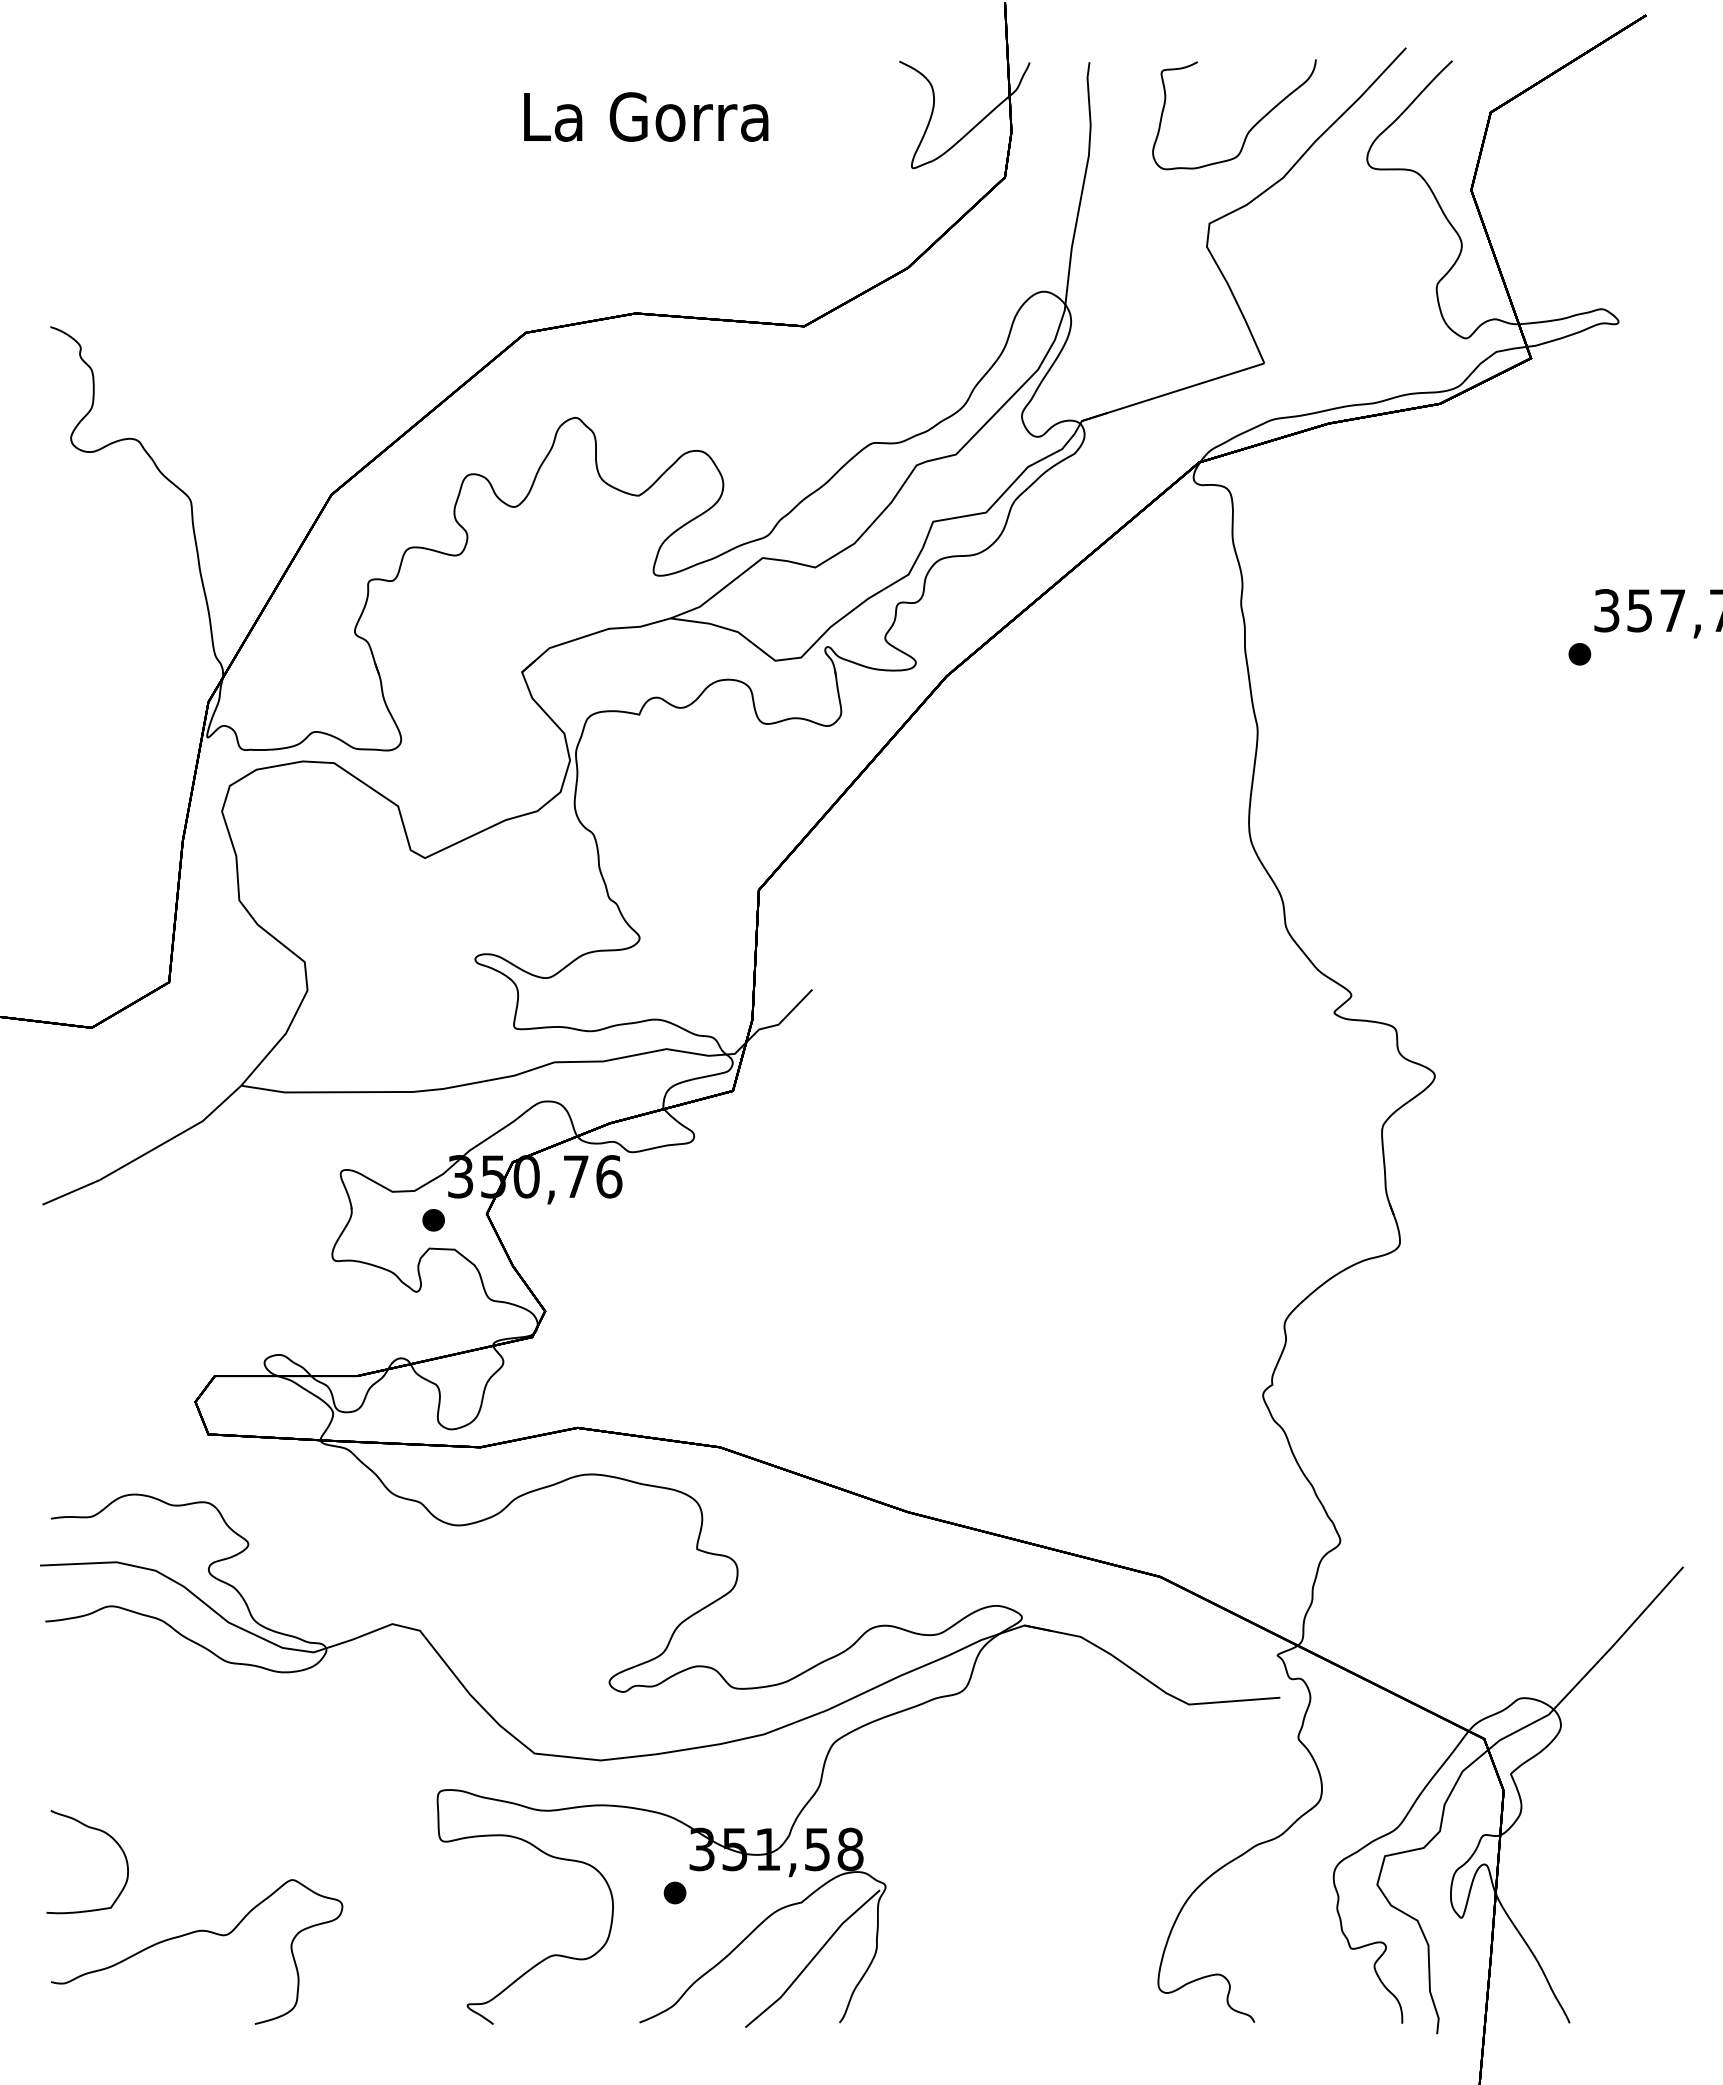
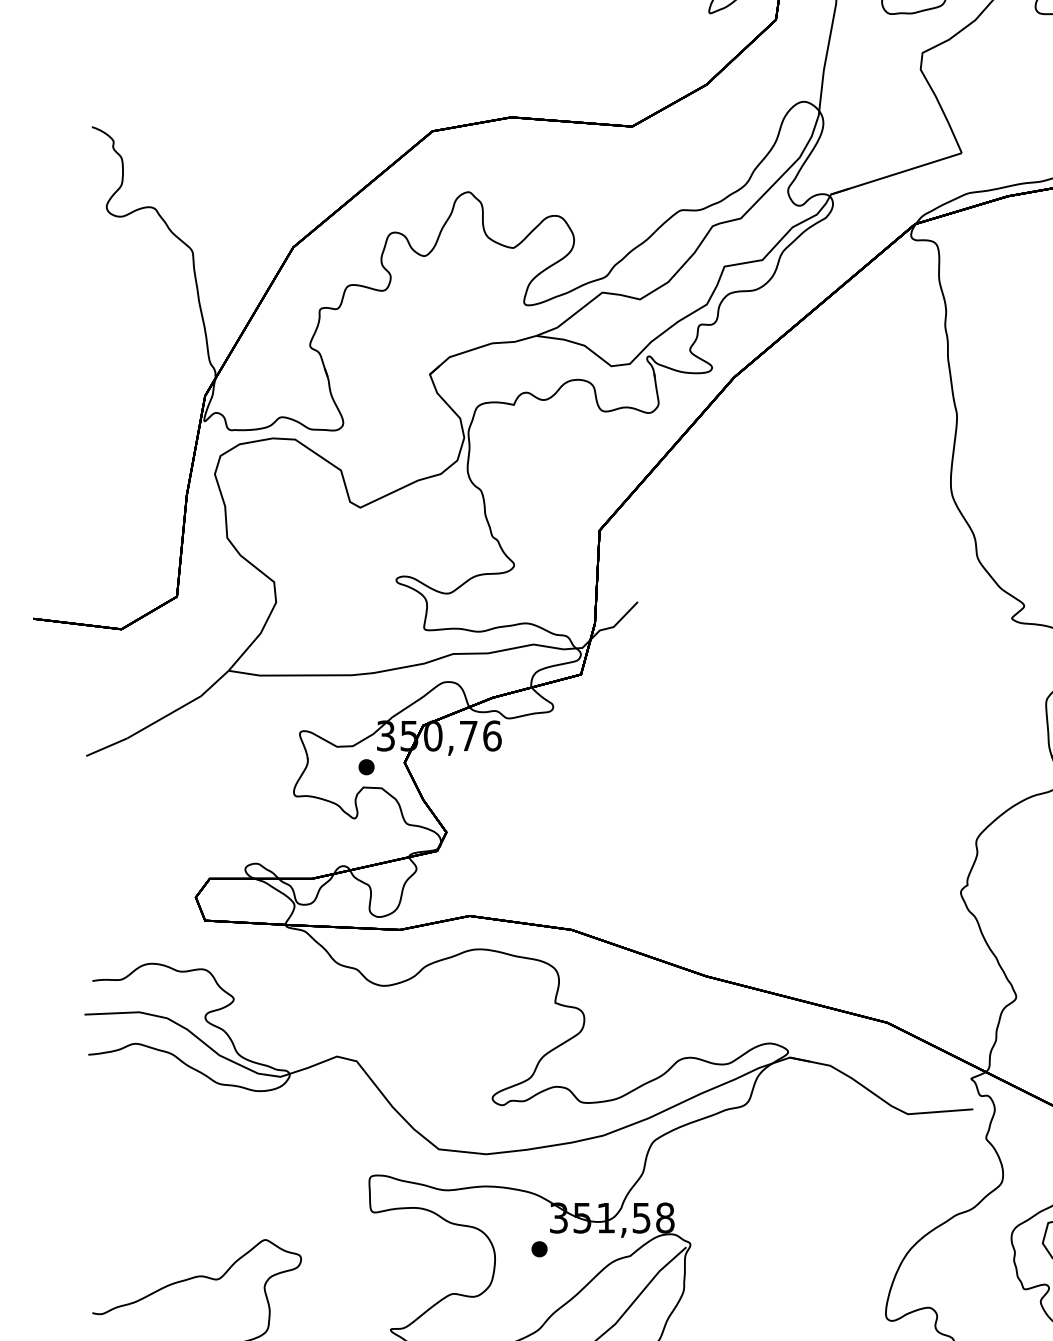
curve: (96, 1830) -> (124, 1204), removed

